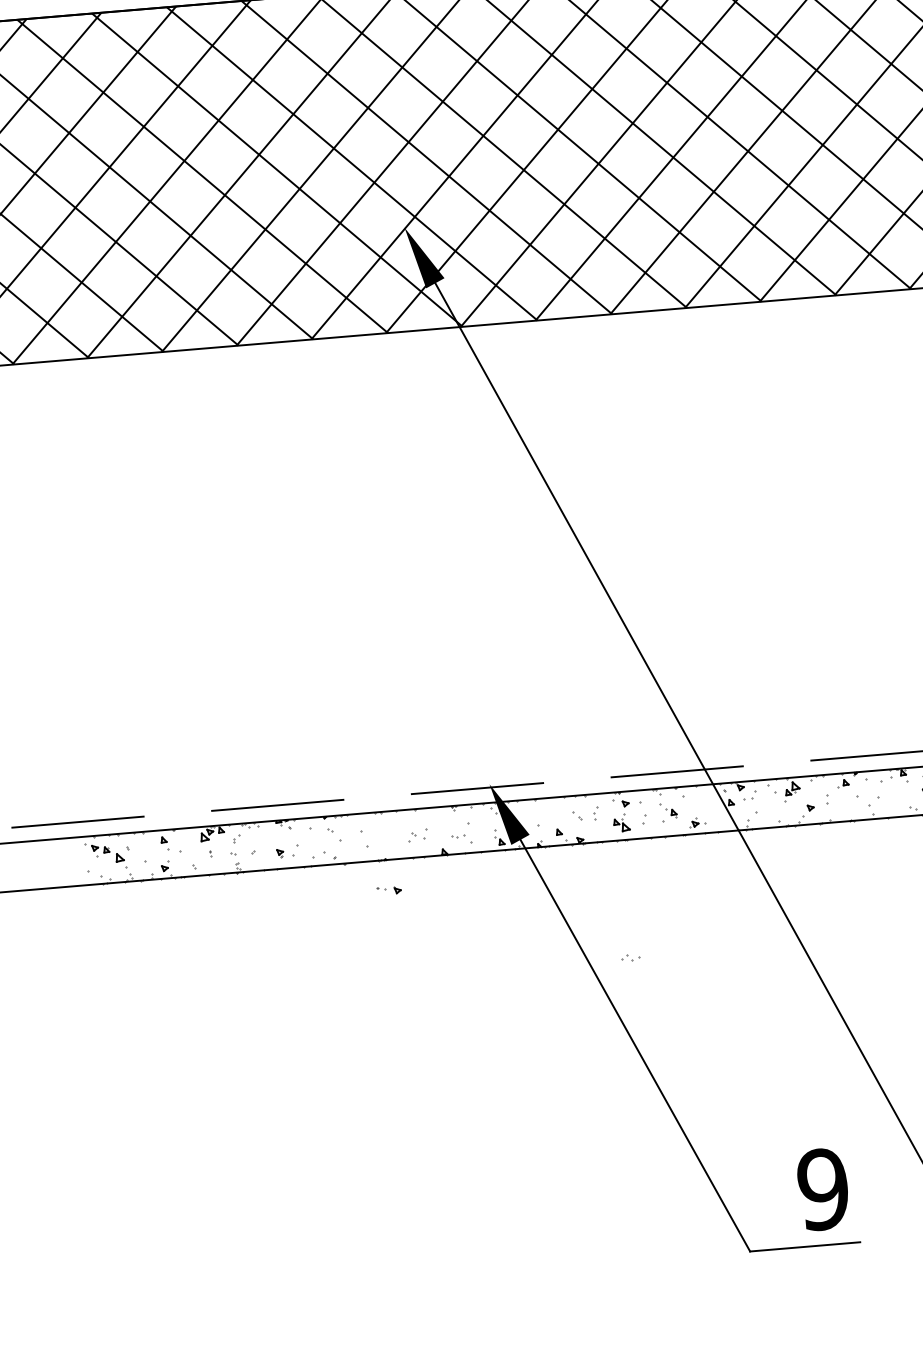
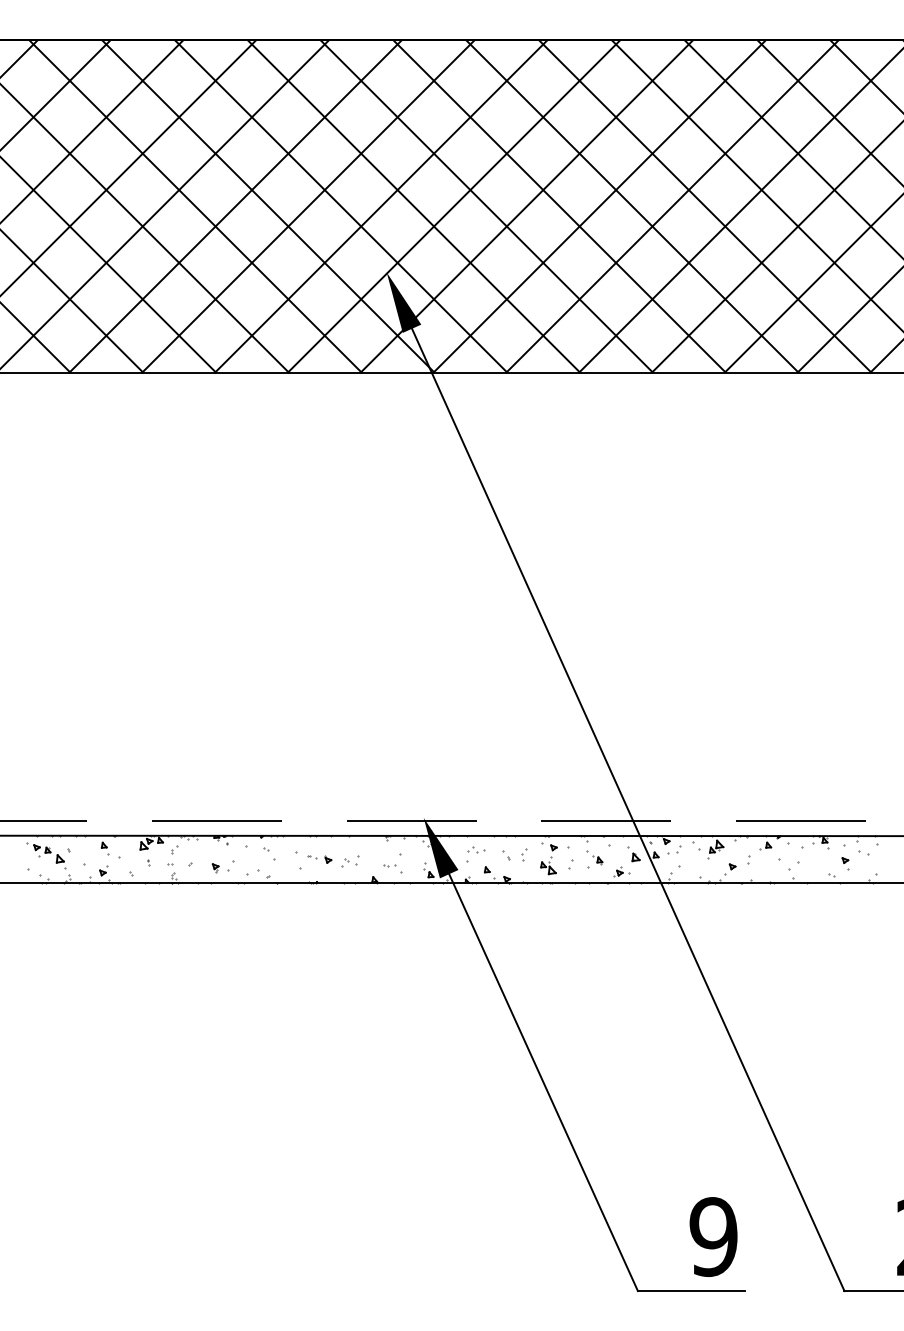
part: (707, 803) -> (633, 854), added
part: (388, 890) -> (319, 859), moved
part: (630, 957) -> (476, 849), moved

